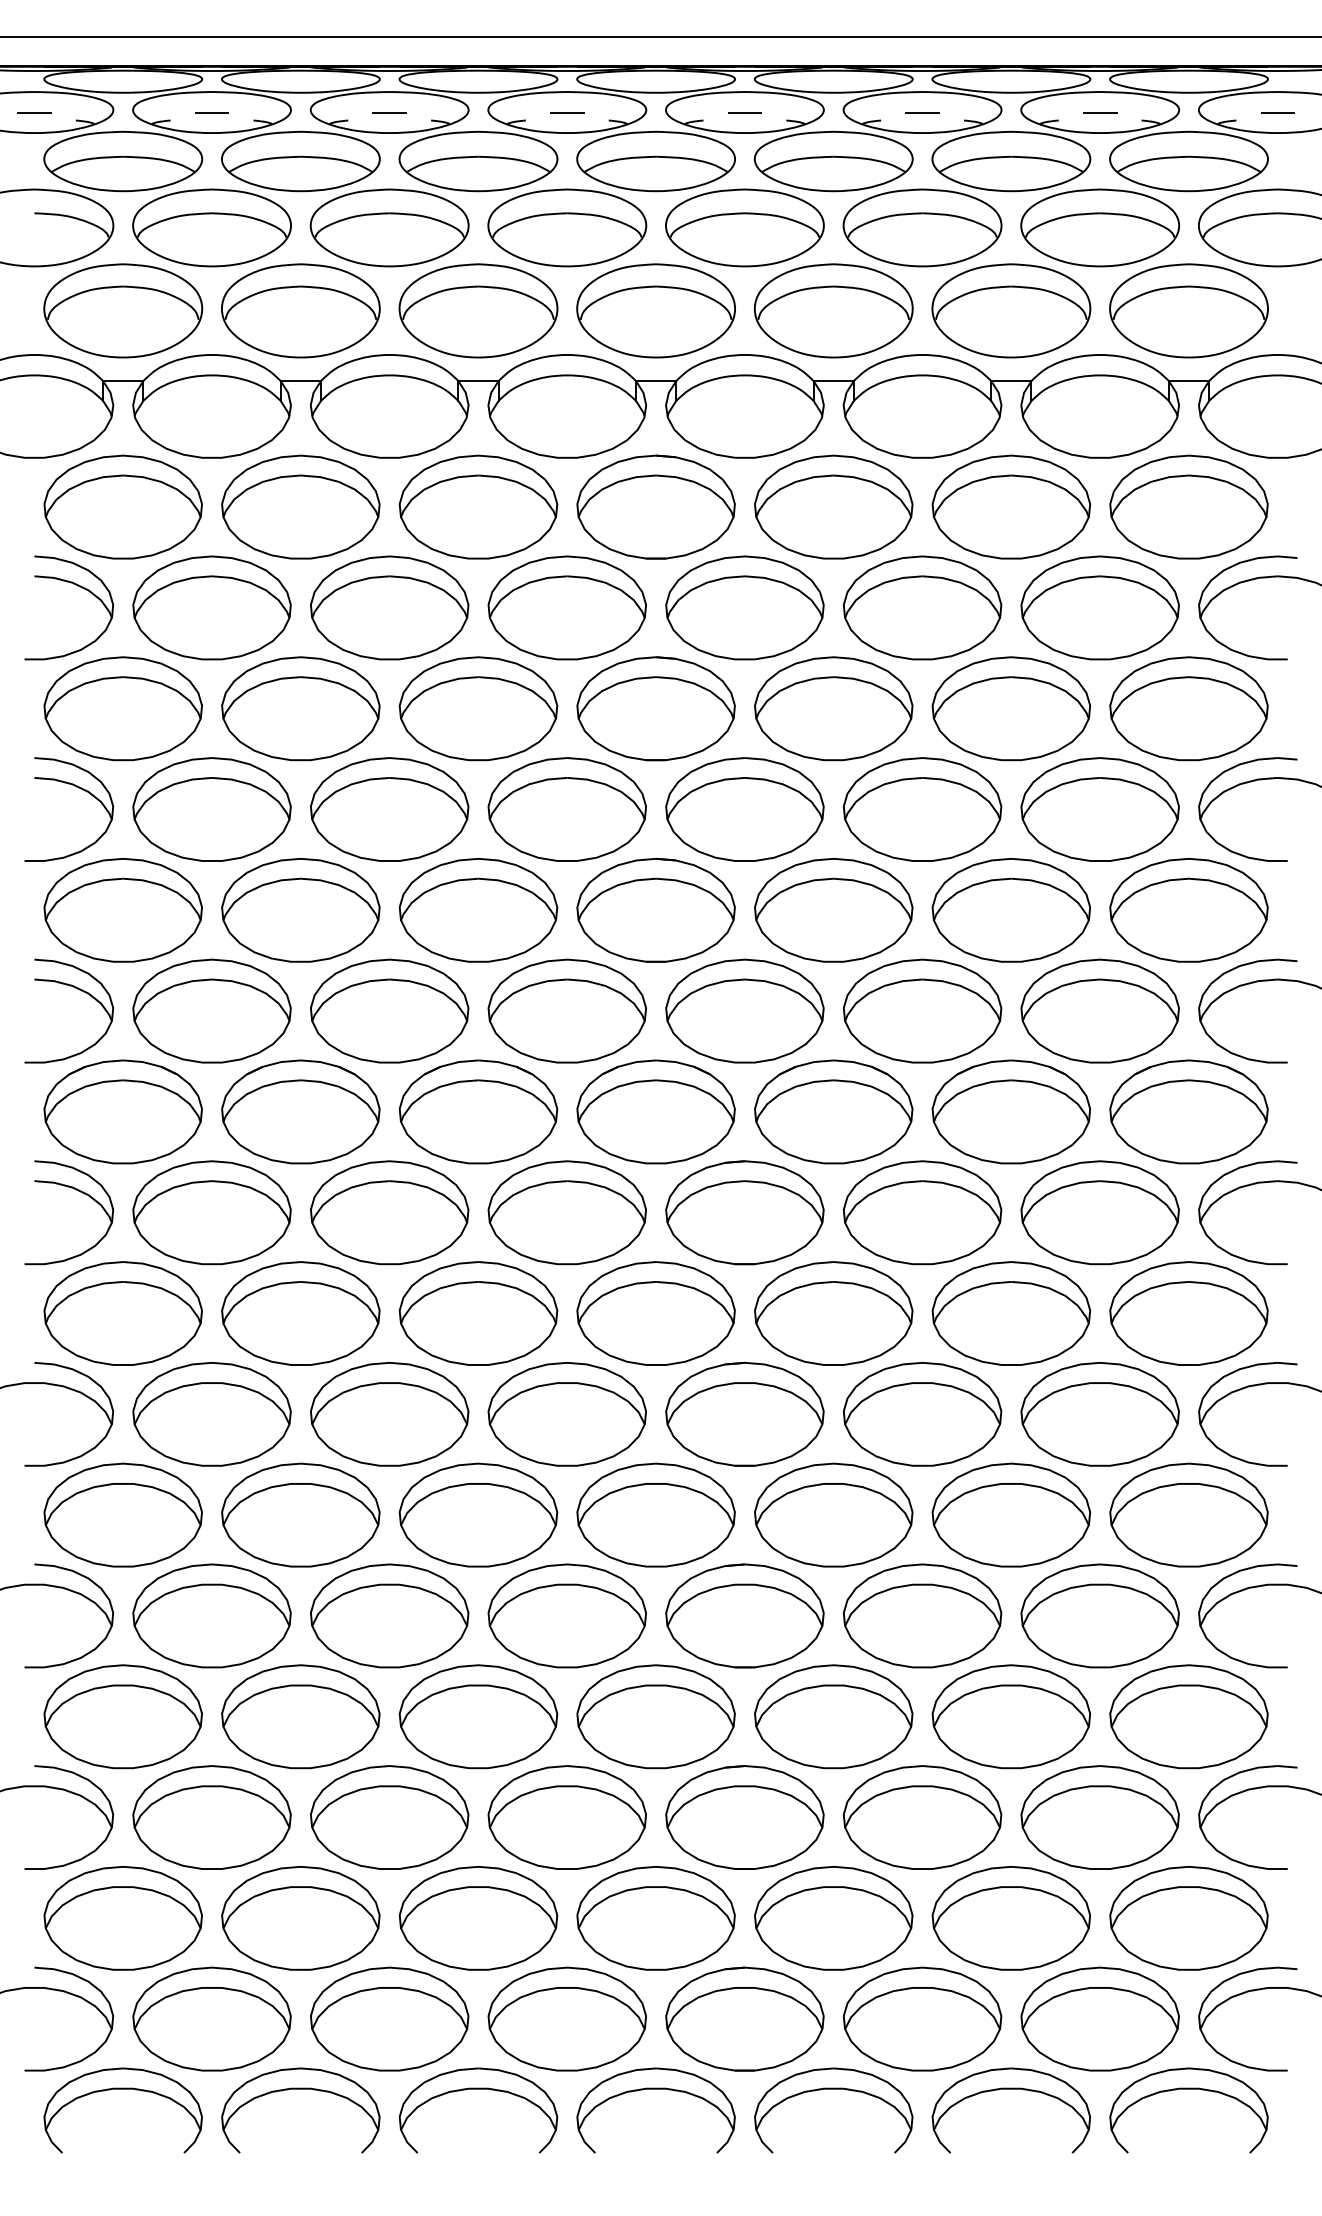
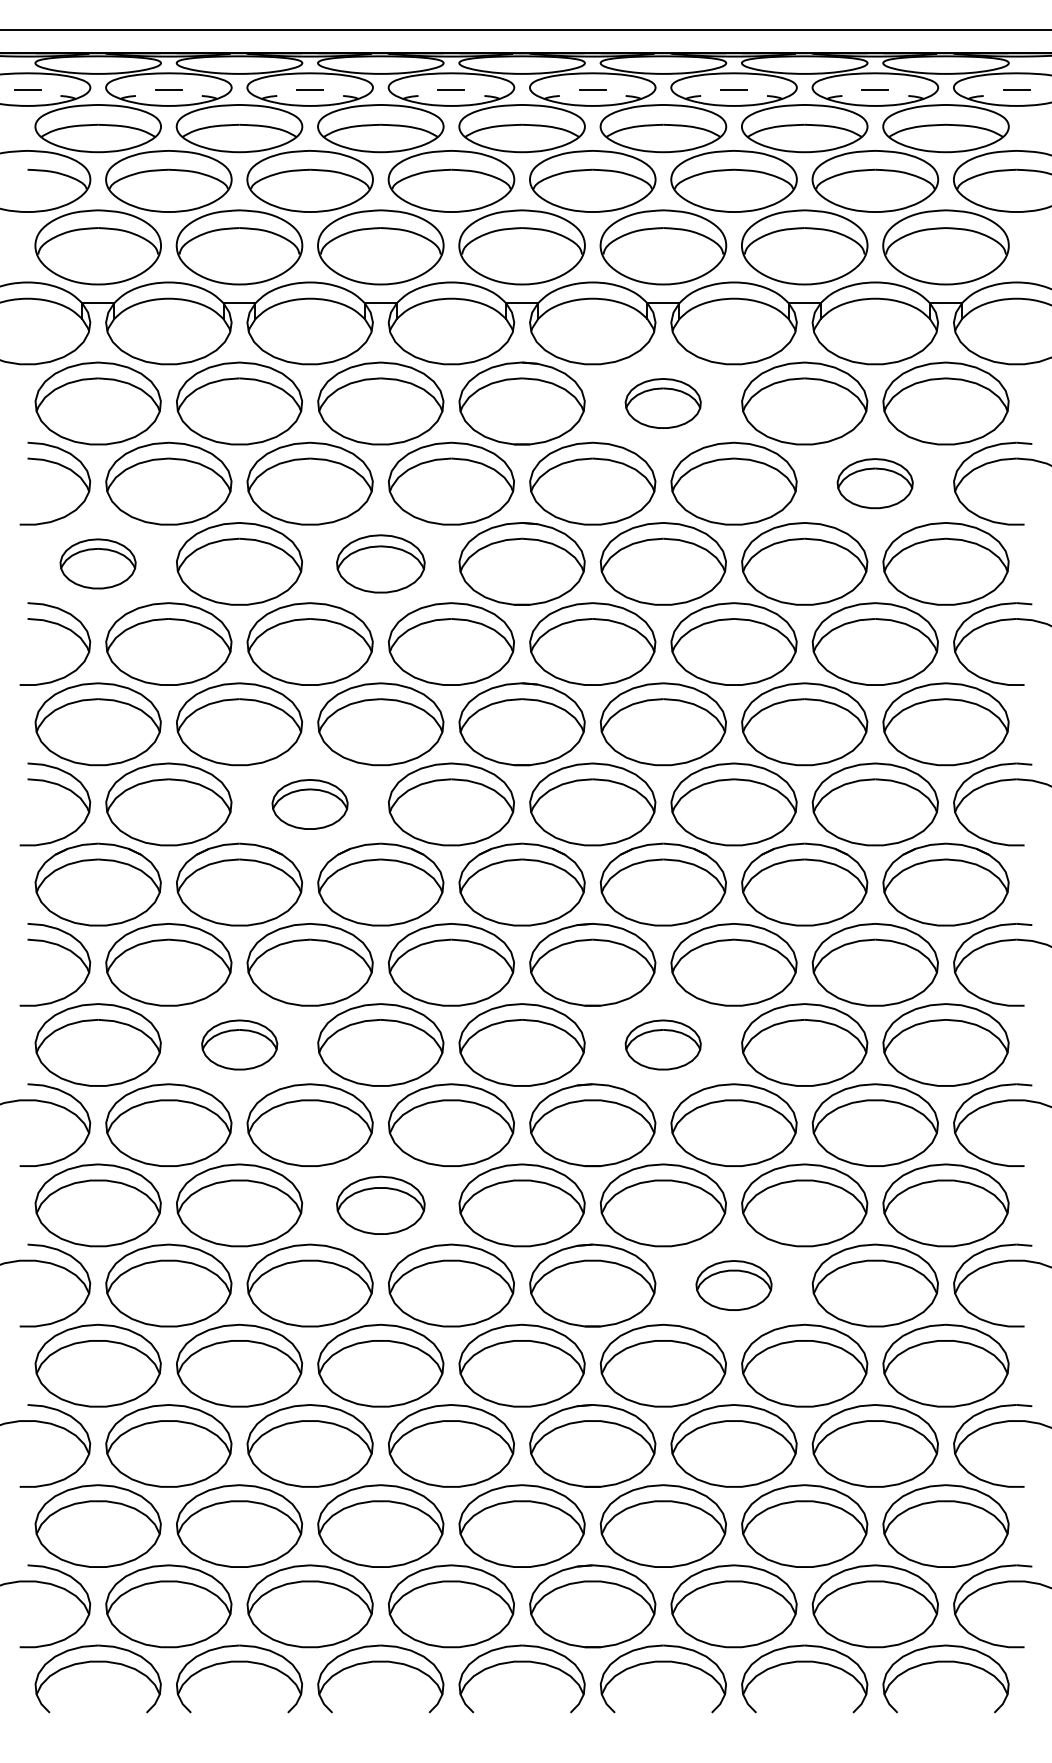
part: (832, 507) -> (662, 403), size x0.6
part: (1099, 607) -> (874, 483), size x0.6
part: (122, 708) -> (97, 563), size x0.6
part: (478, 708) -> (380, 563), size x0.7
part: (388, 1011) -> (309, 804), size x0.6
part: (300, 1312) -> (239, 1044), size x0.6
part: (832, 1312) -> (662, 1044), size x0.6
part: (478, 1515) -> (380, 1205), size x0.7
part: (921, 1615) -> (733, 1285), size x0.6

